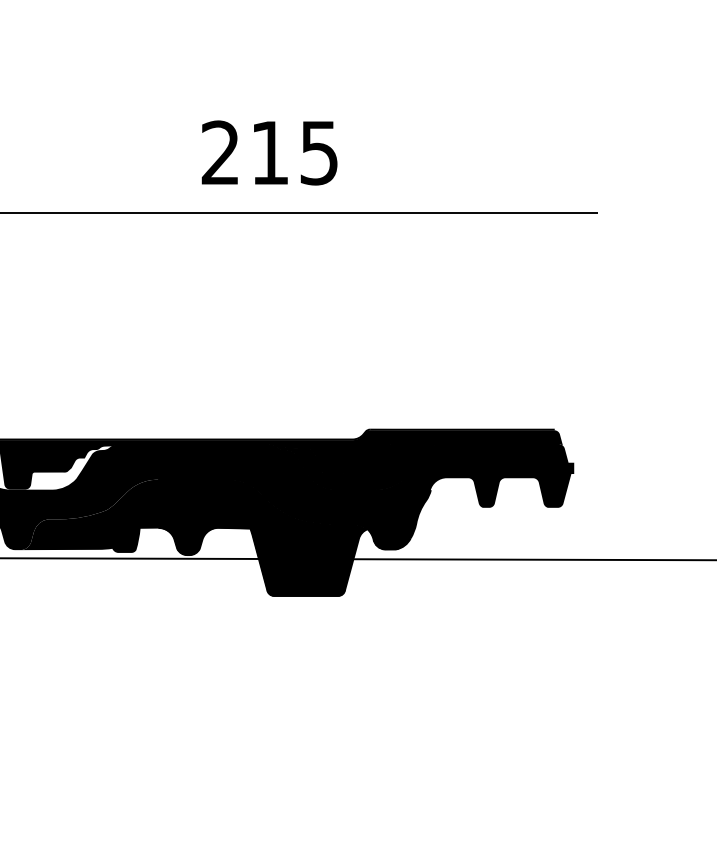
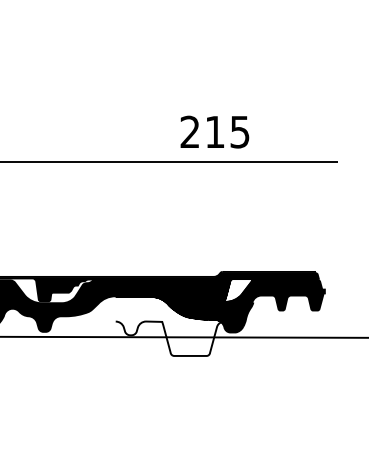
text: (268, 151) -> (214, 131), moved
fill: (395, 466) -> (235, 290), removed
fill: (193, 537) -> (133, 326), removed

